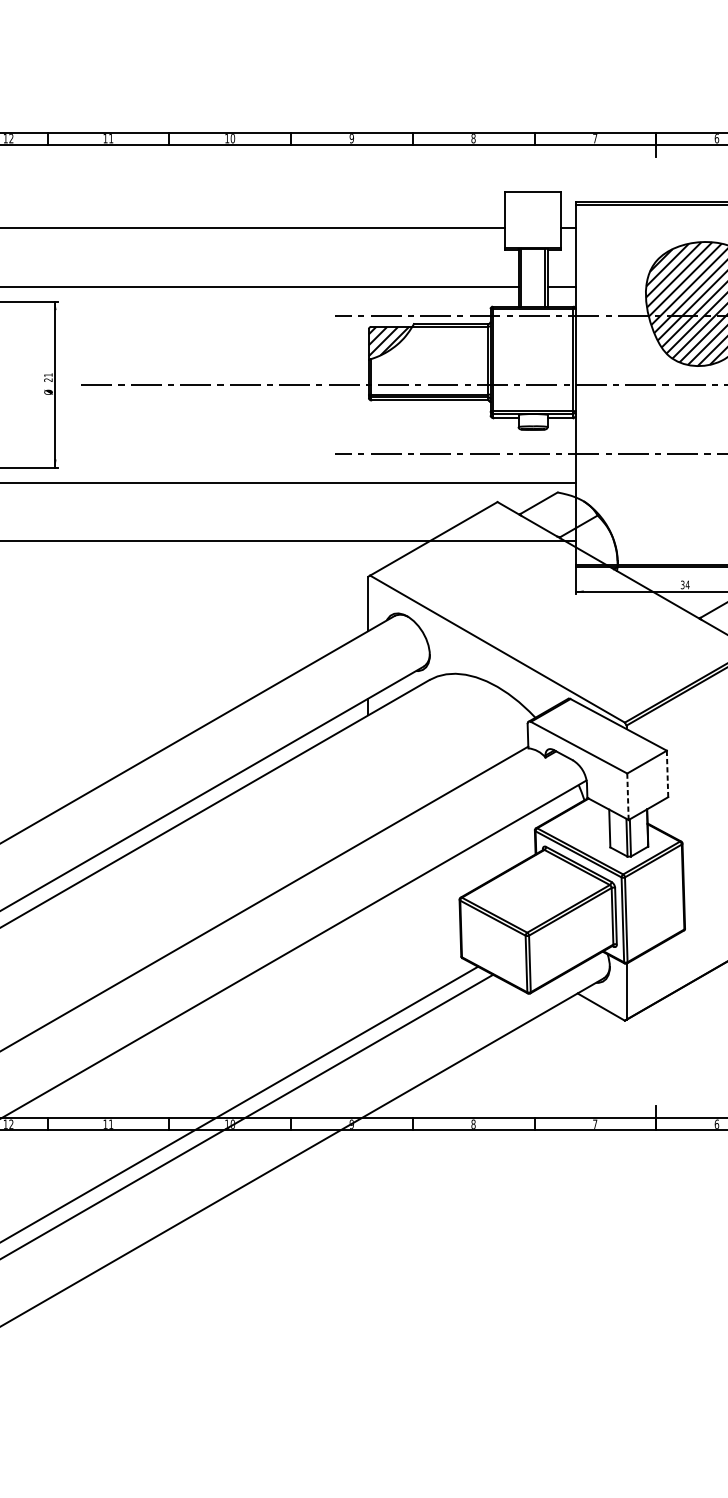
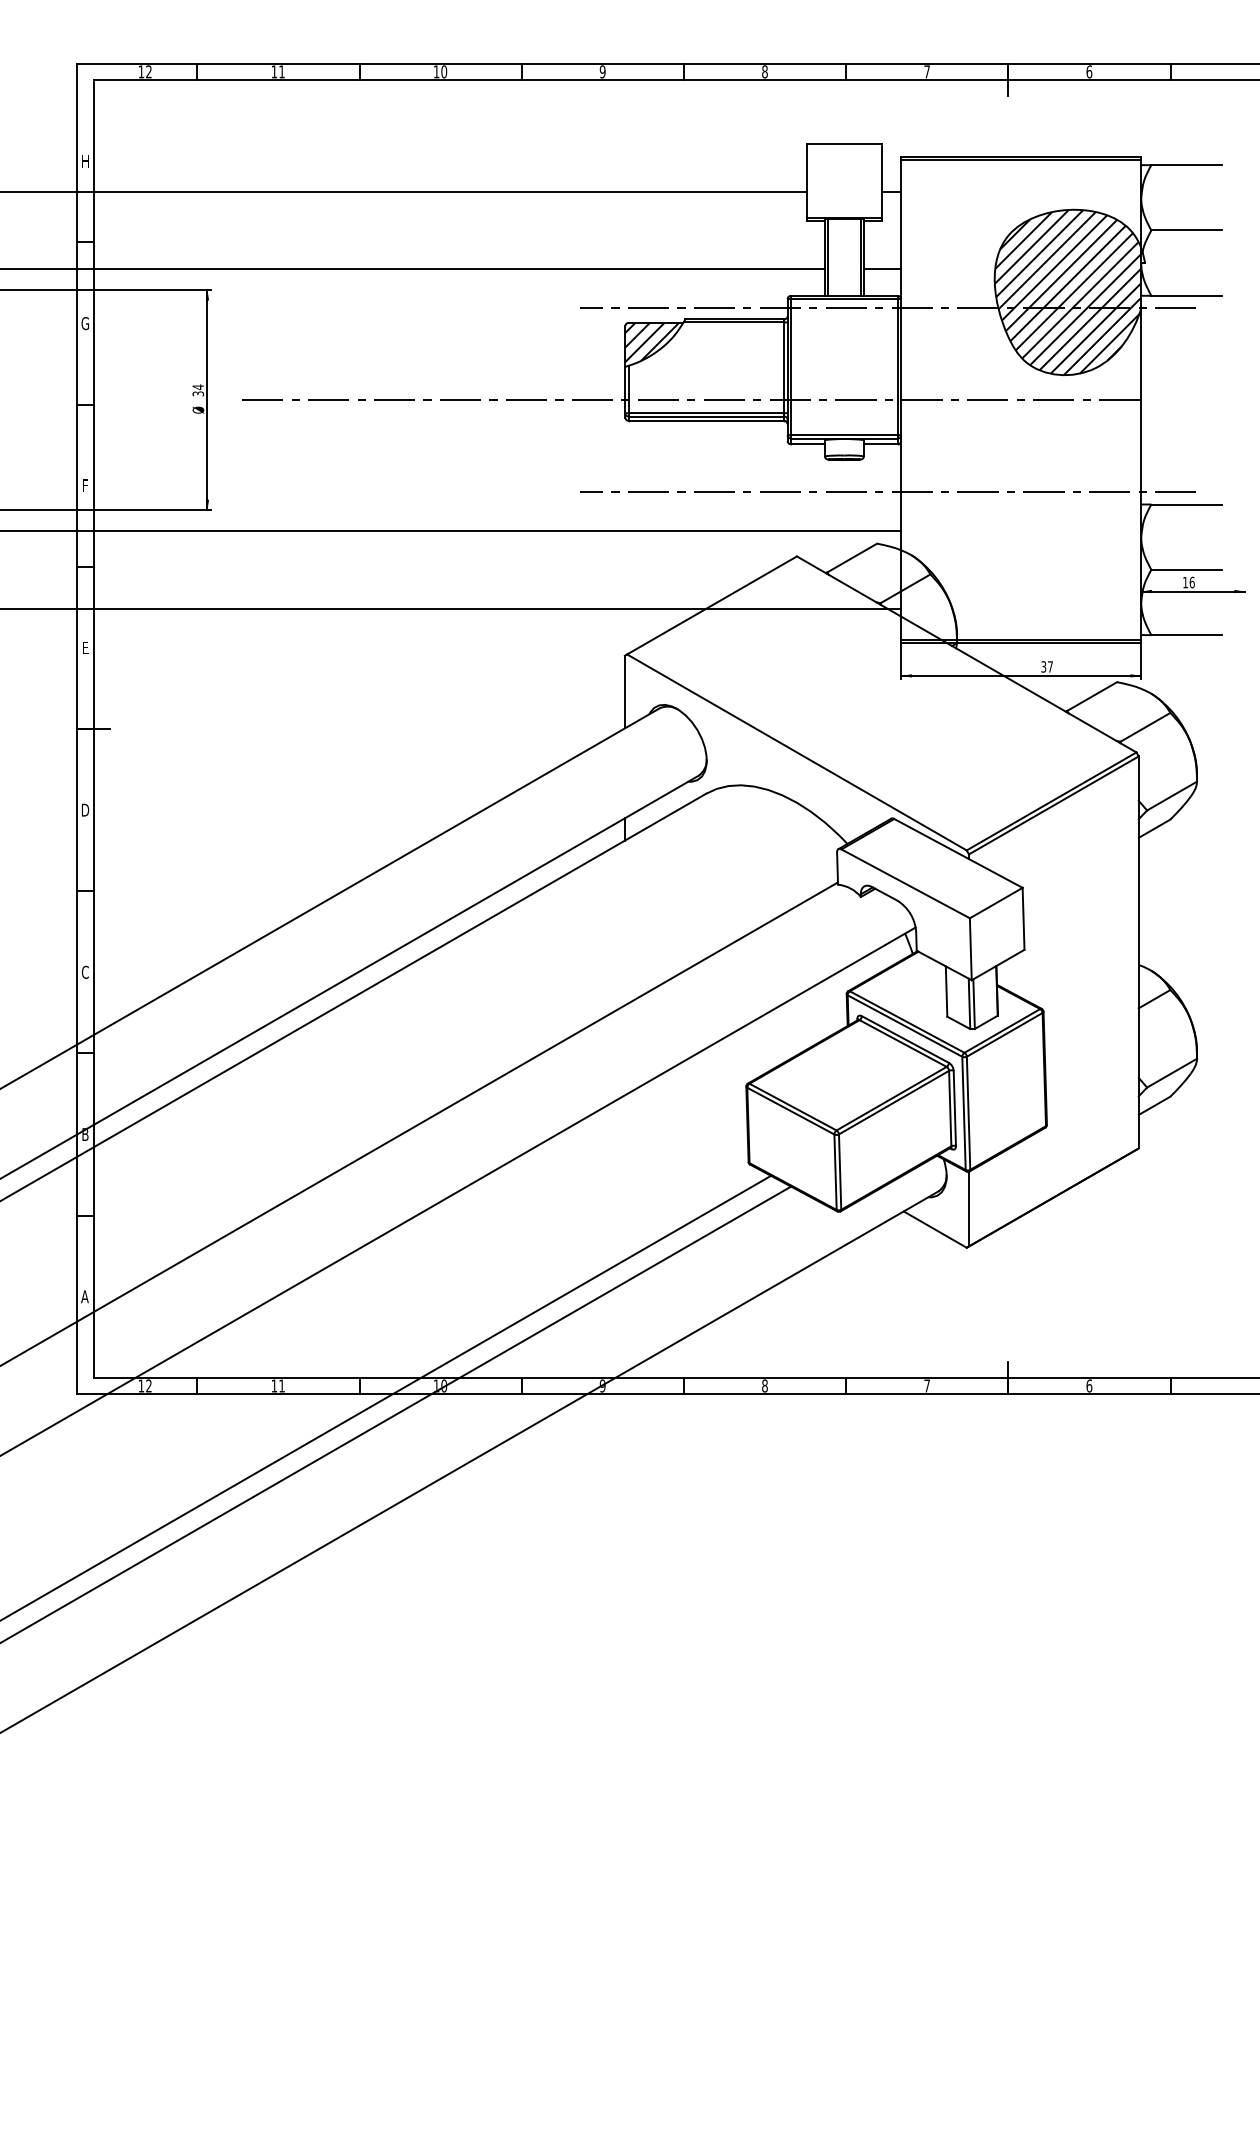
text: (48, 377) -> (198, 390), 21 -> 34
text: (687, 584) -> (1050, 666), 34 -> 37
line: (667, 773) -> (1023, 918), dashed -> solid
line: (627, 796) -> (970, 949), dashed -> solid

